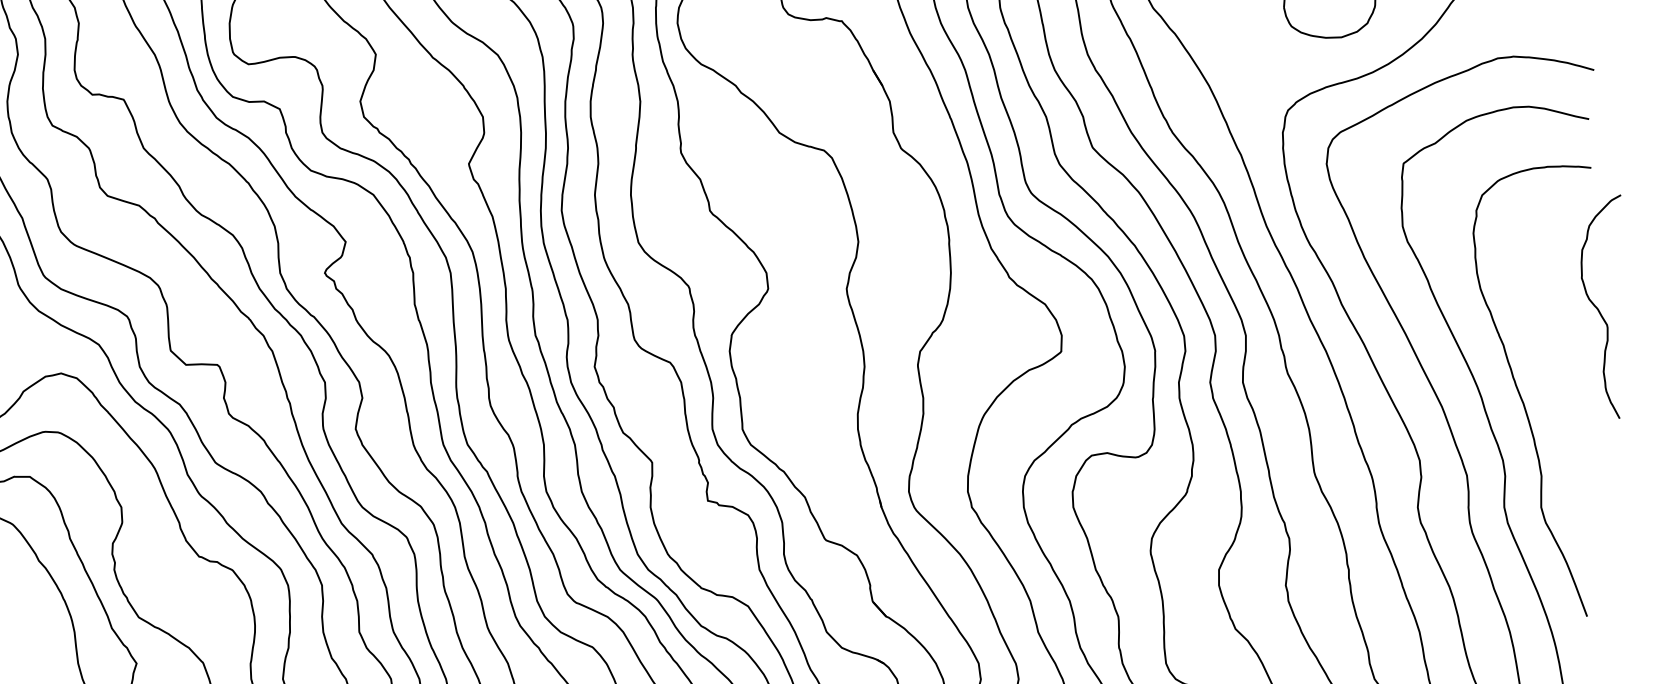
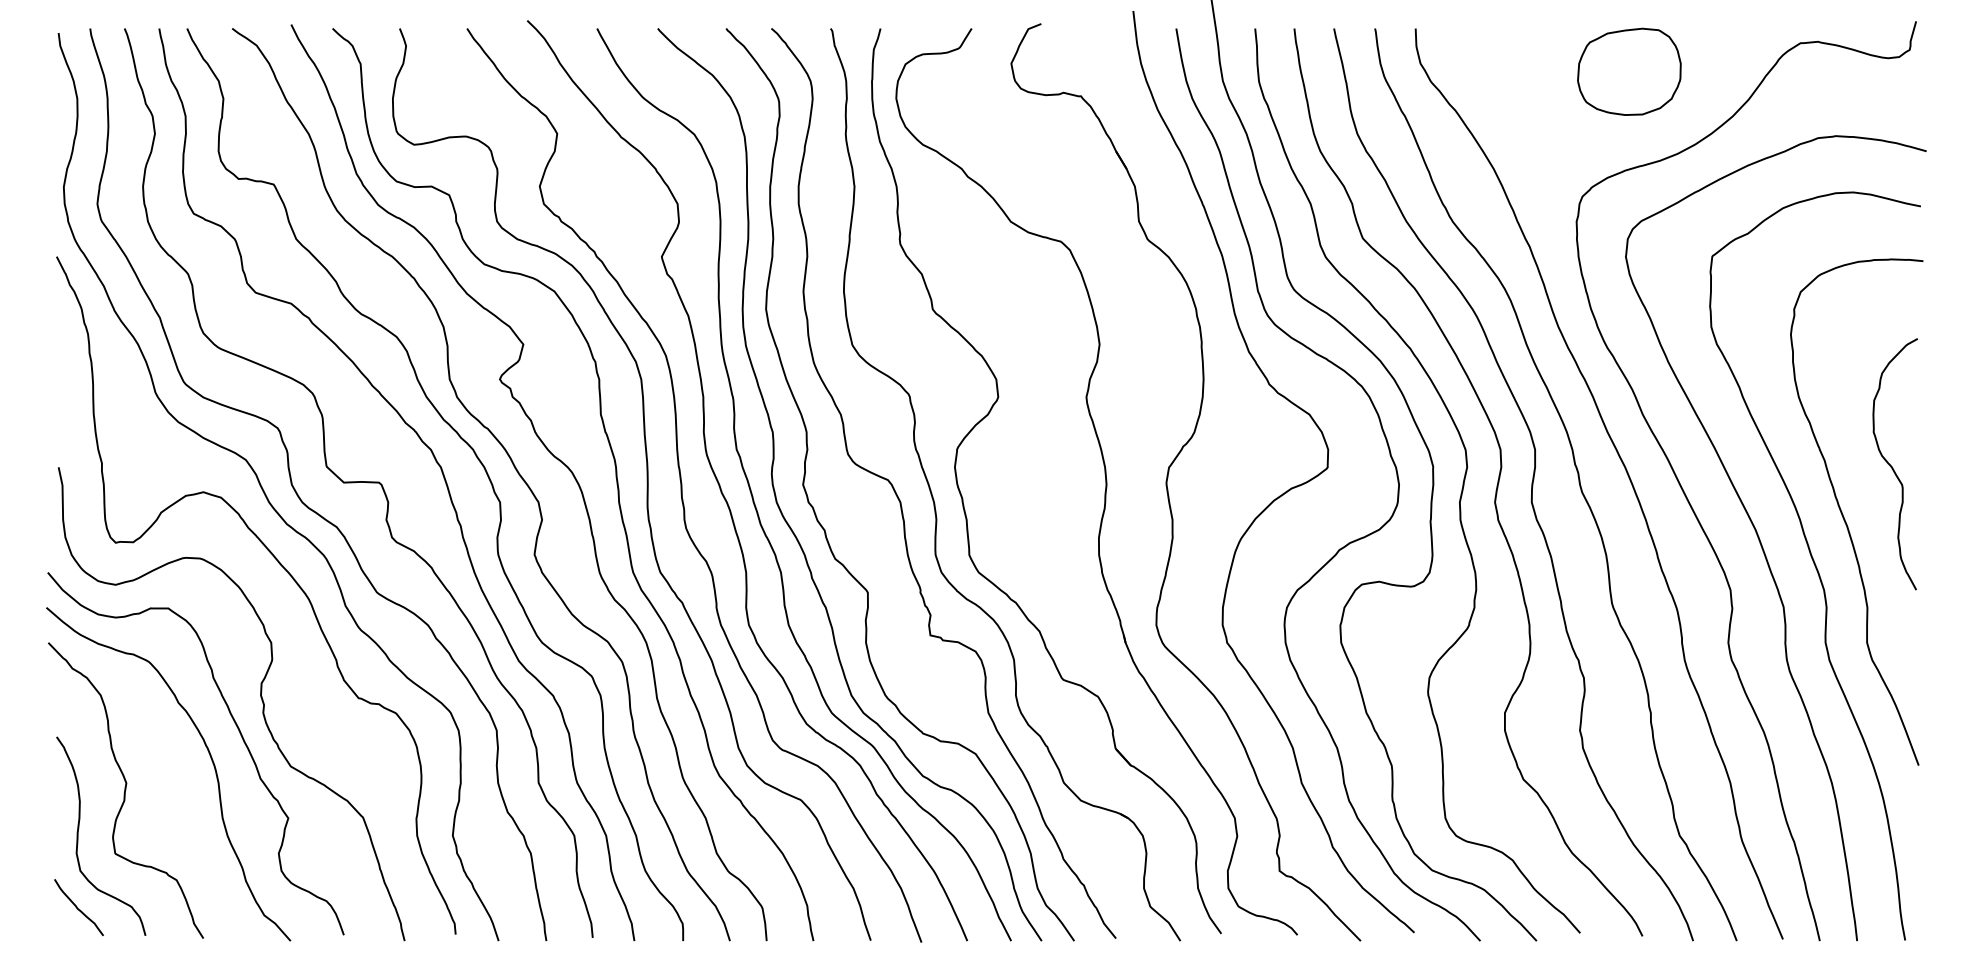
curve: (1598, 308) -> (1892, 466), moved

